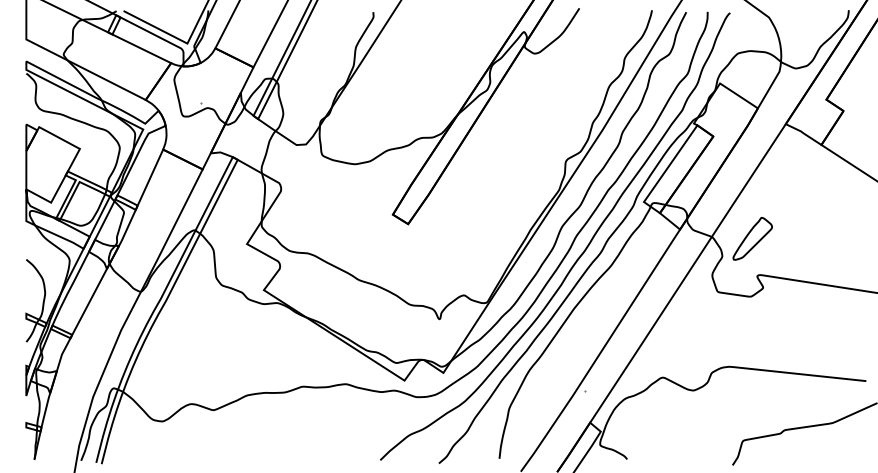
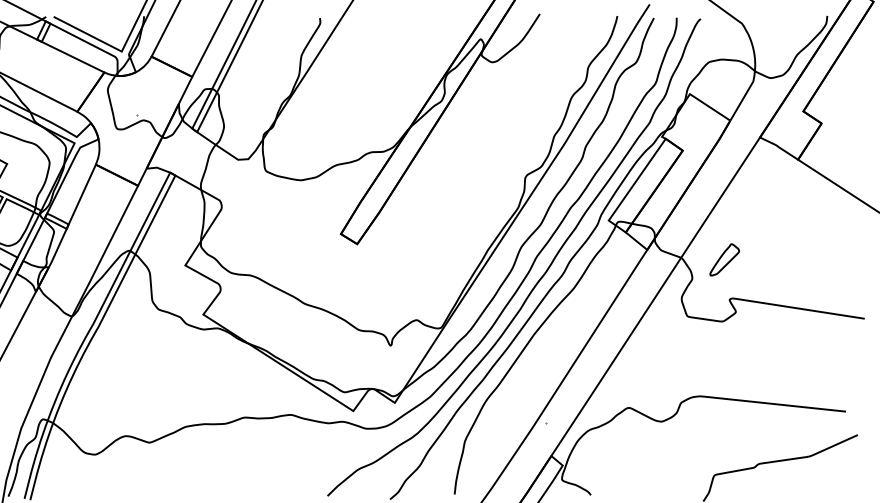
part: (752, 238) -> (724, 259), size x0.7

